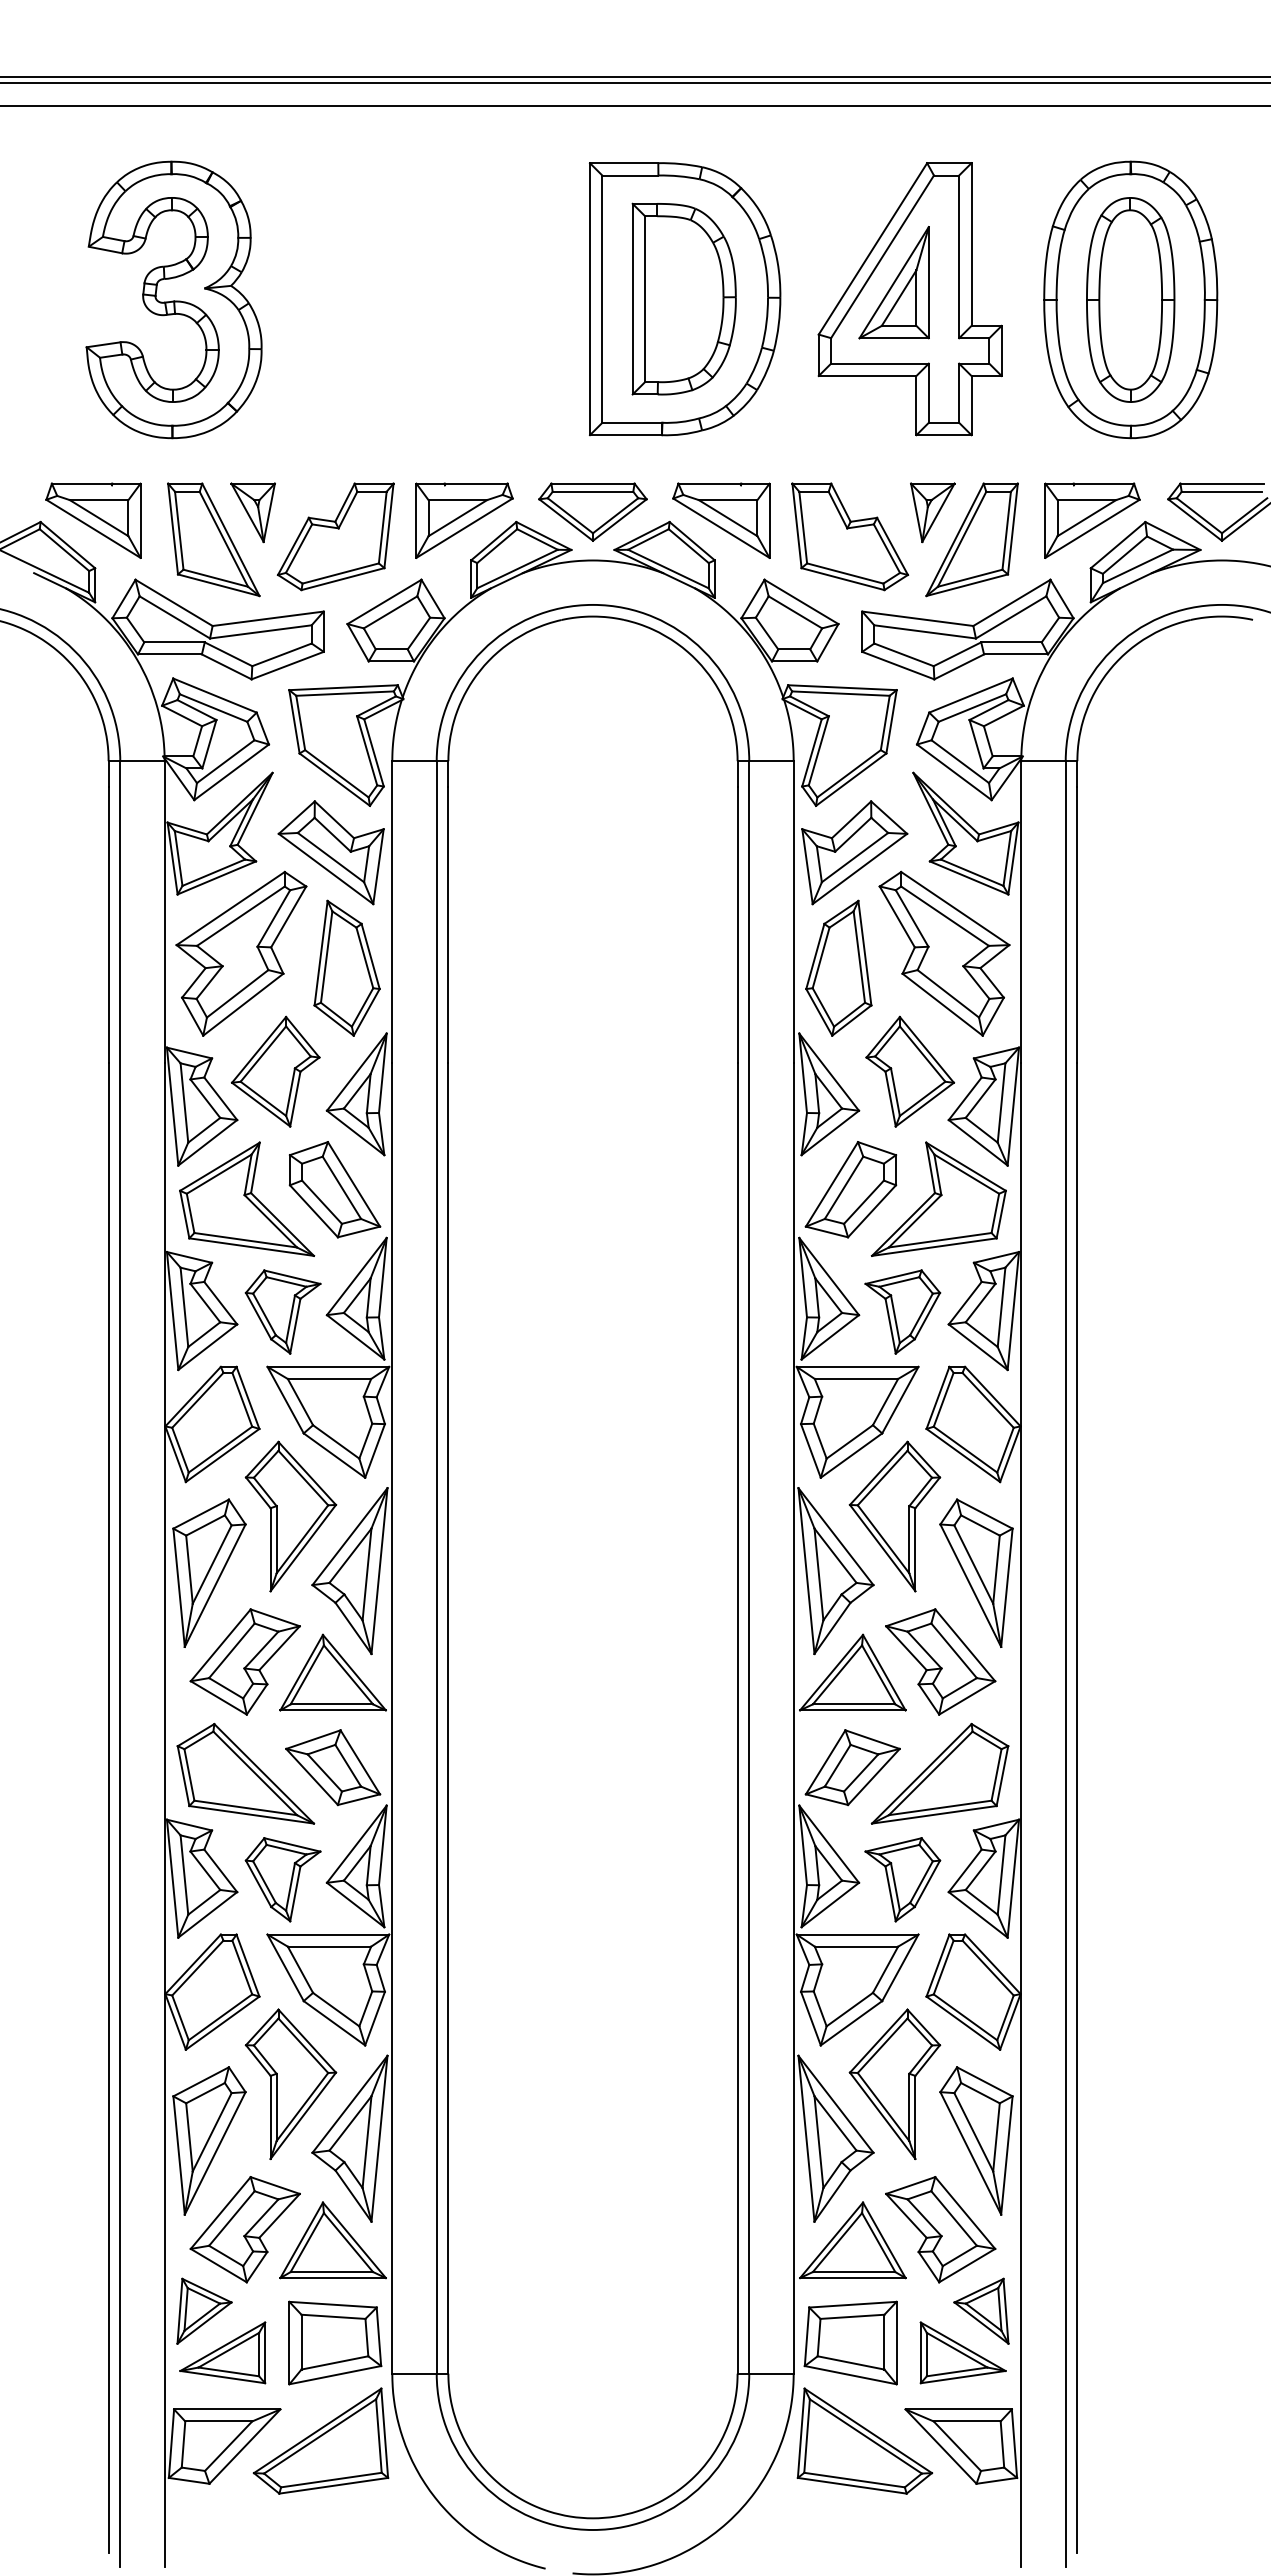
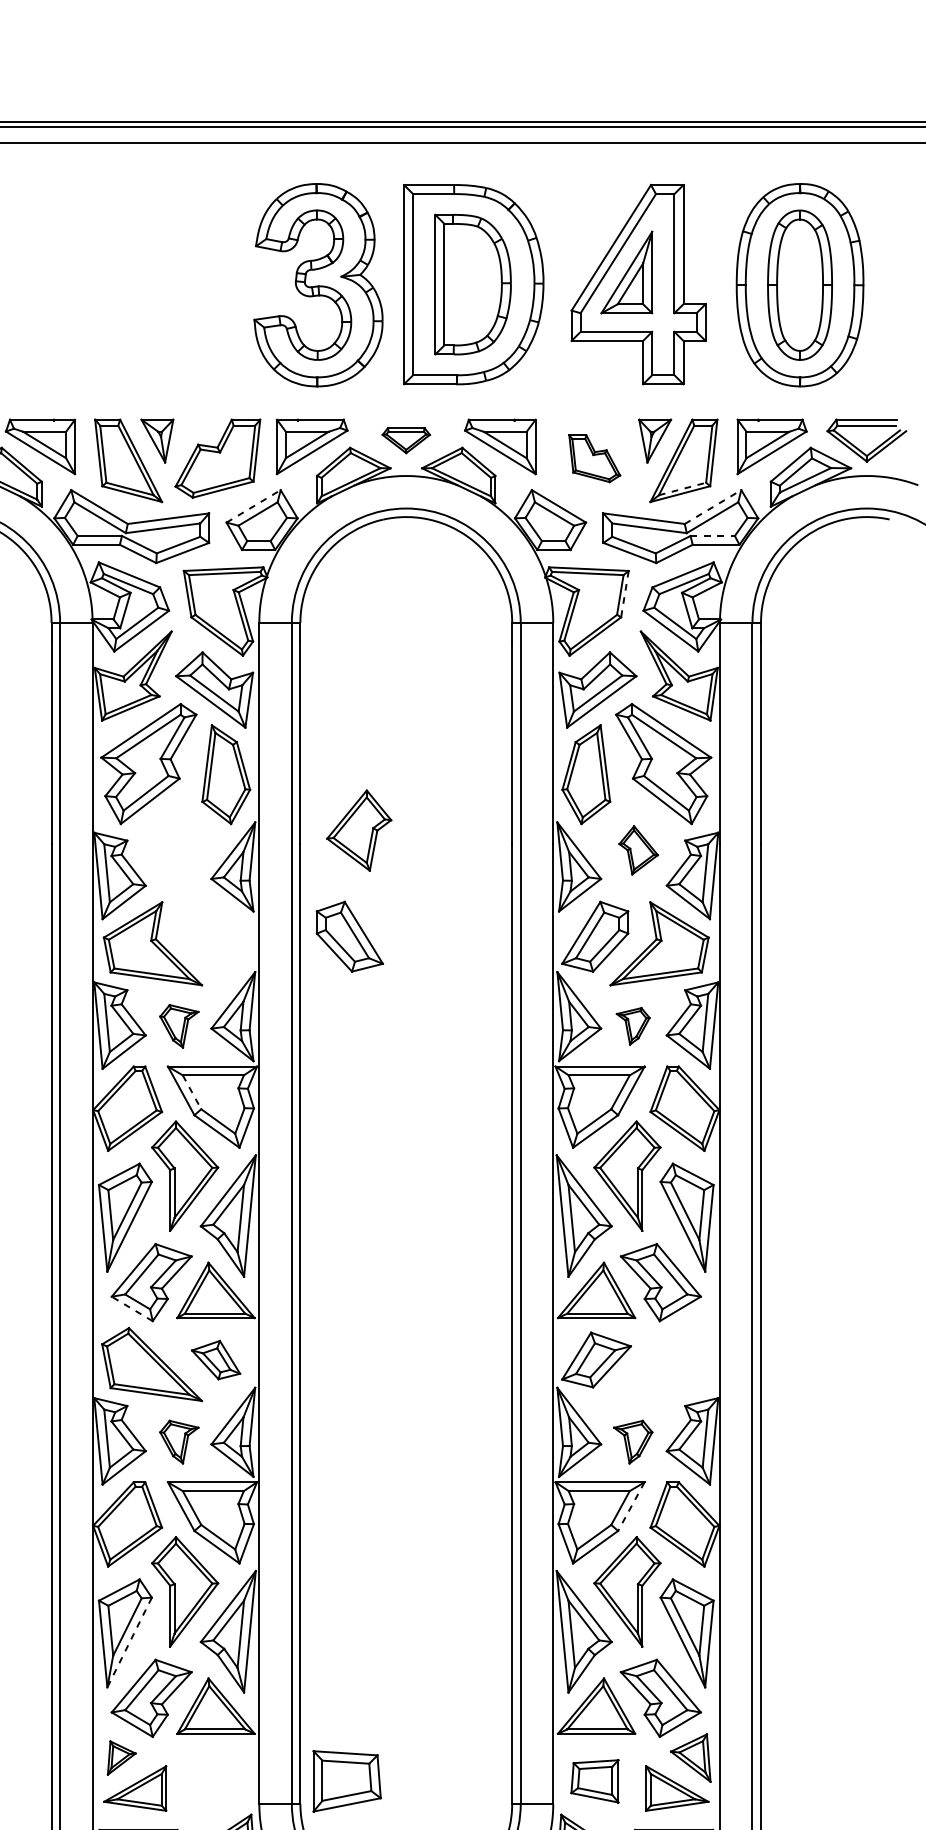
part: (173, 299) -> (318, 284), moved
part: (592, 511) -> (405, 440), size x0.6
part: (850, 536) -> (594, 458), size x0.6
line: (970, 578) -> (682, 489), solid -> dashed
line: (384, 601) -> (253, 506), solid -> dashed
line: (1011, 602) -> (712, 506), solid -> dashed
line: (1011, 642) -> (712, 536), solid -> dashed
line: (891, 722) -> (624, 594), solid -> dashed
part: (275, 1071) -> (359, 830), moved
part: (910, 1071) -> (638, 850), size x0.6
part: (334, 1189) -> (349, 936), moved
part: (282, 1311) -> (178, 1025), size x0.7
part: (902, 1311) -> (632, 1025), size x0.6
line: (300, 1402) -> (192, 1092), solid -> dashed
line: (218, 1697) -> (132, 1308), solid -> dashed
part: (333, 1767) -> (216, 1359), size x0.7
part: (939, 1773) -> (660, 1364), removed
part: (282, 1879) -> (178, 1441), size x0.7
part: (902, 1879) -> (632, 1441), size x0.7
line: (900, 1967) -> (631, 1506), solid -> dashed
line: (214, 2153) -> (129, 1642), solid -> dashed
part: (204, 2310) -> (121, 1757), size x0.7
part: (335, 2342) -> (347, 1780), moved
part: (850, 2342) -> (594, 1780), size x0.7

